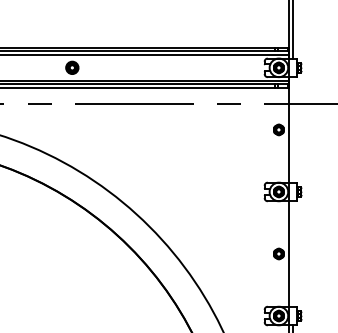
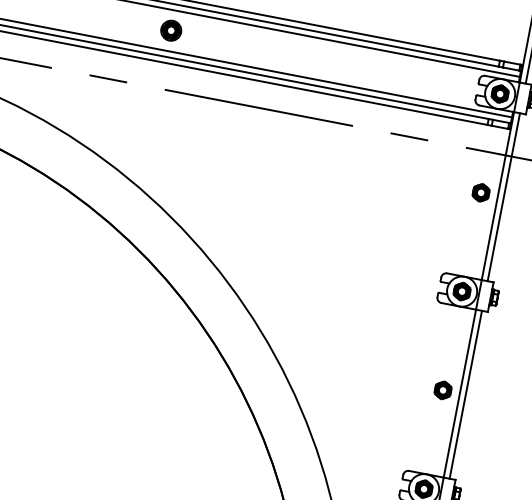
line: (293, 129) -> (504, 196), added
line: (293, 253) -> (466, 394), added

